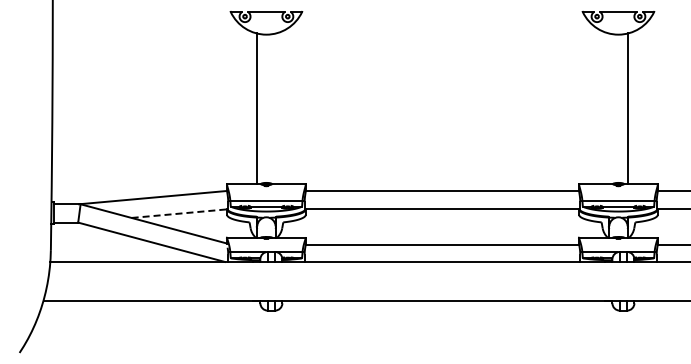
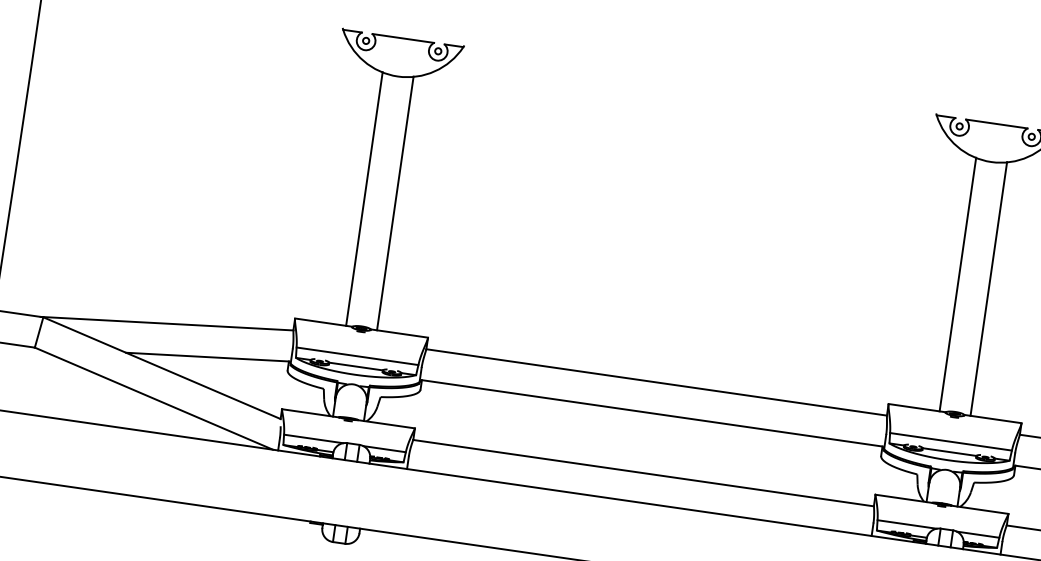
line: (275, 108) -> (395, 203), added
line: (609, 108) -> (958, 284), added
line: (179, 213) -> (207, 356), dashed -> solid

